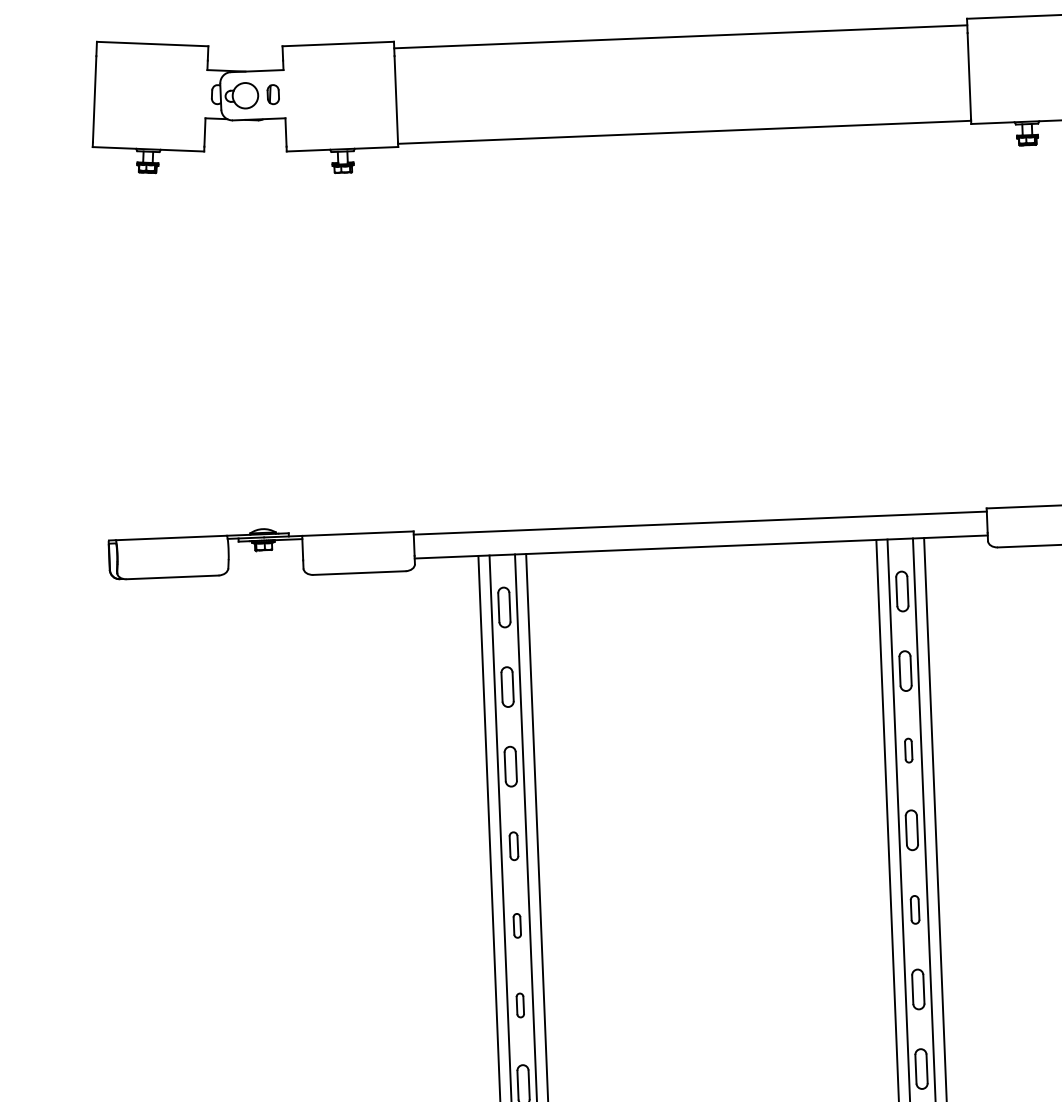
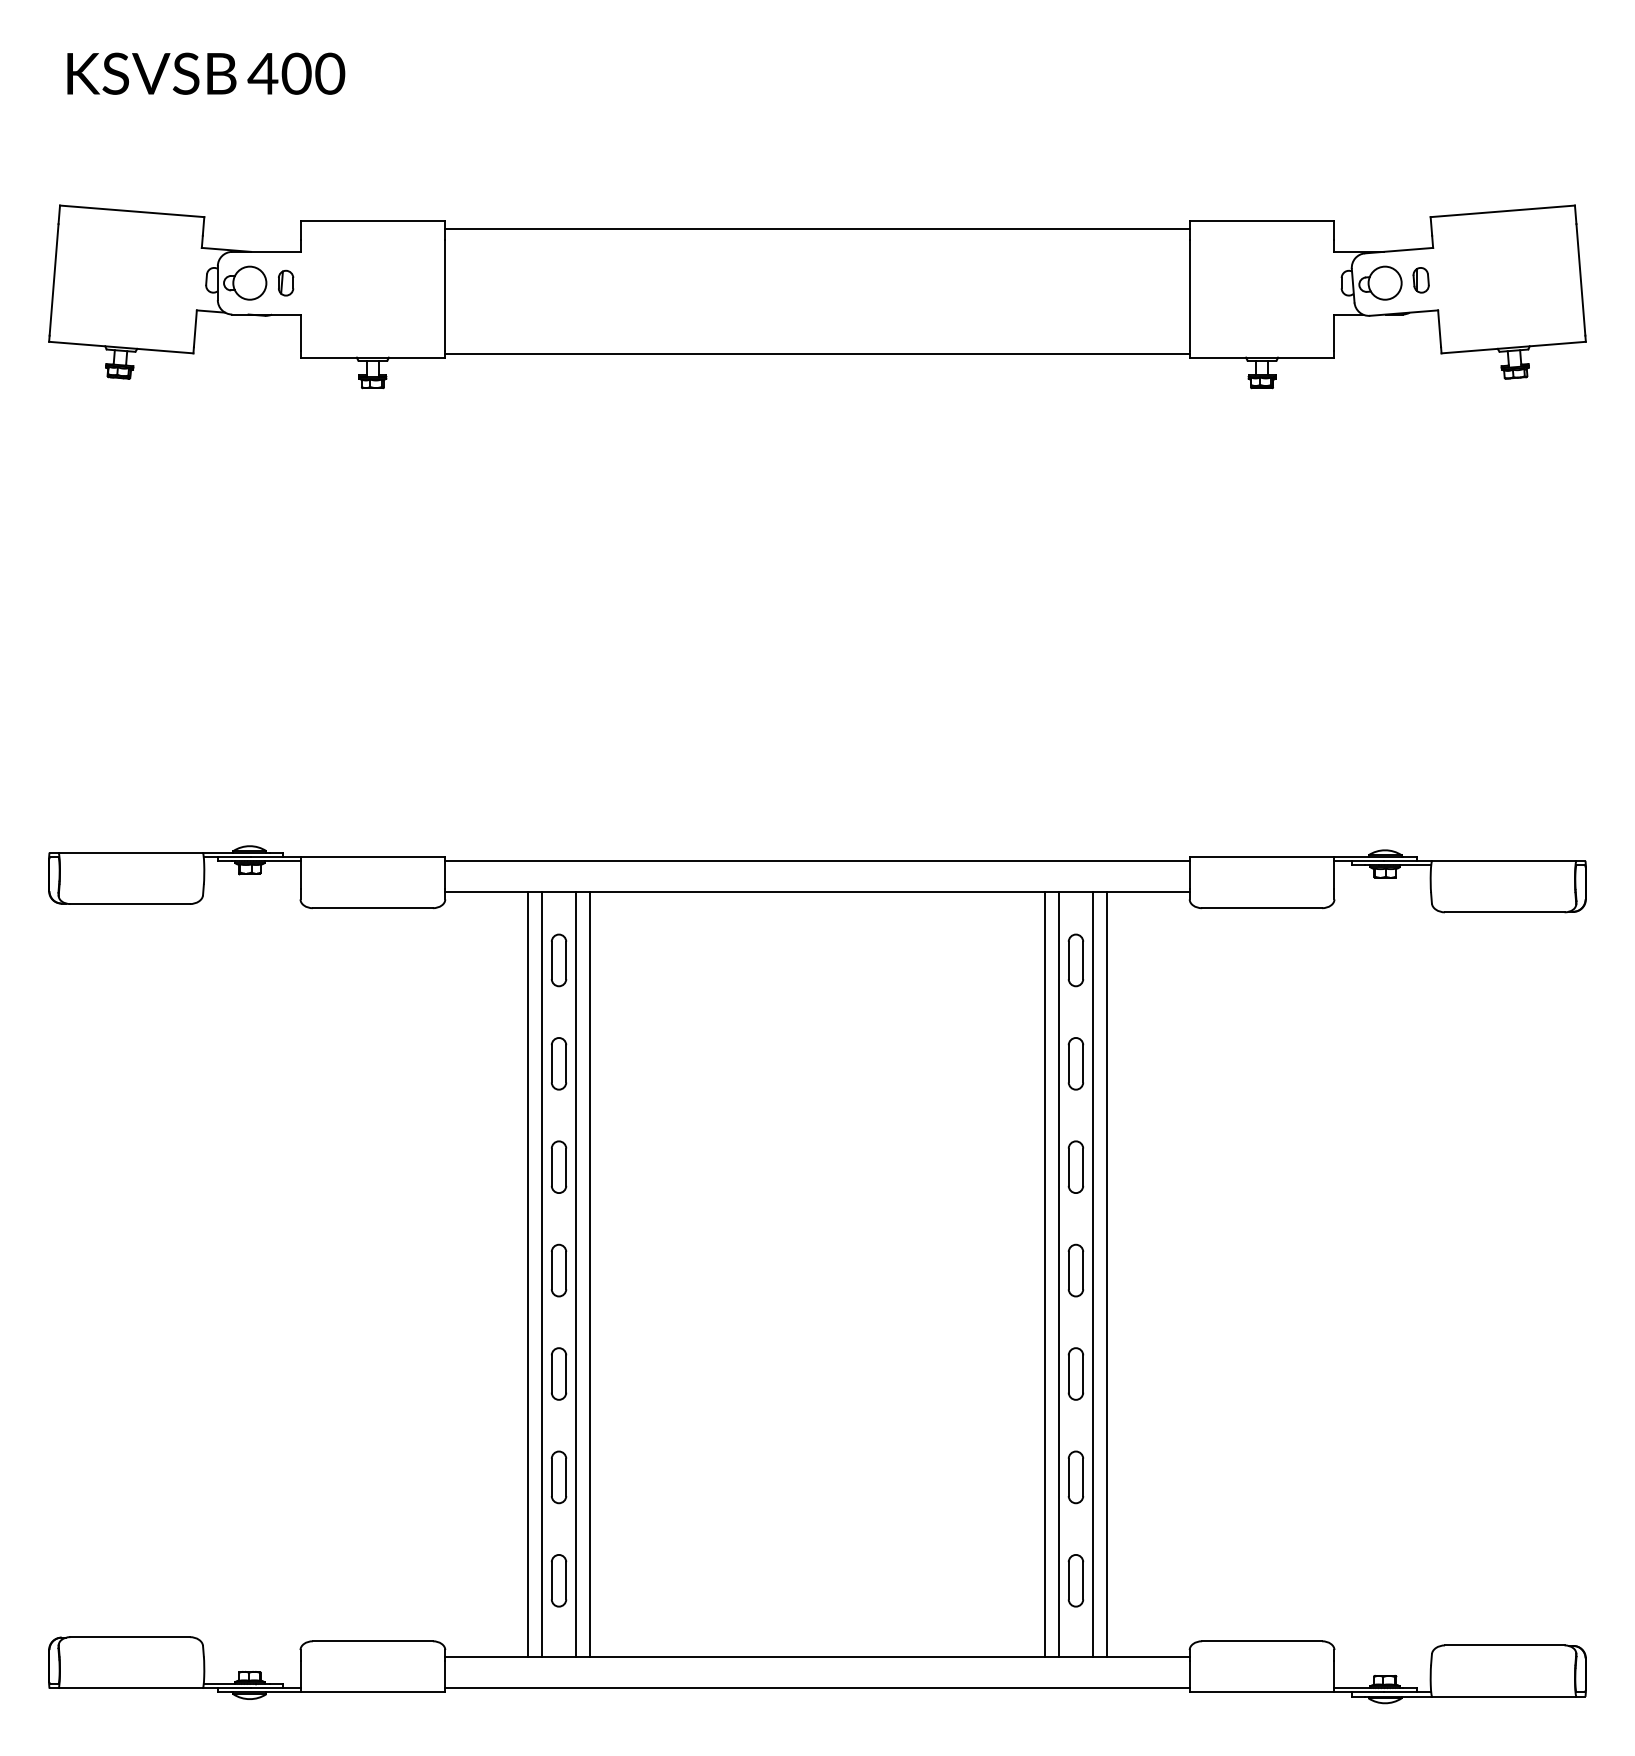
part: (908, 750) -> (1075, 1166), size x1.67
part: (513, 846) -> (558, 1270), size x1.43
part: (914, 909) -> (1075, 1373), size x1.43
part: (517, 925) -> (559, 1373), size x1.67
part: (519, 1005) -> (558, 1477), size x1.67

